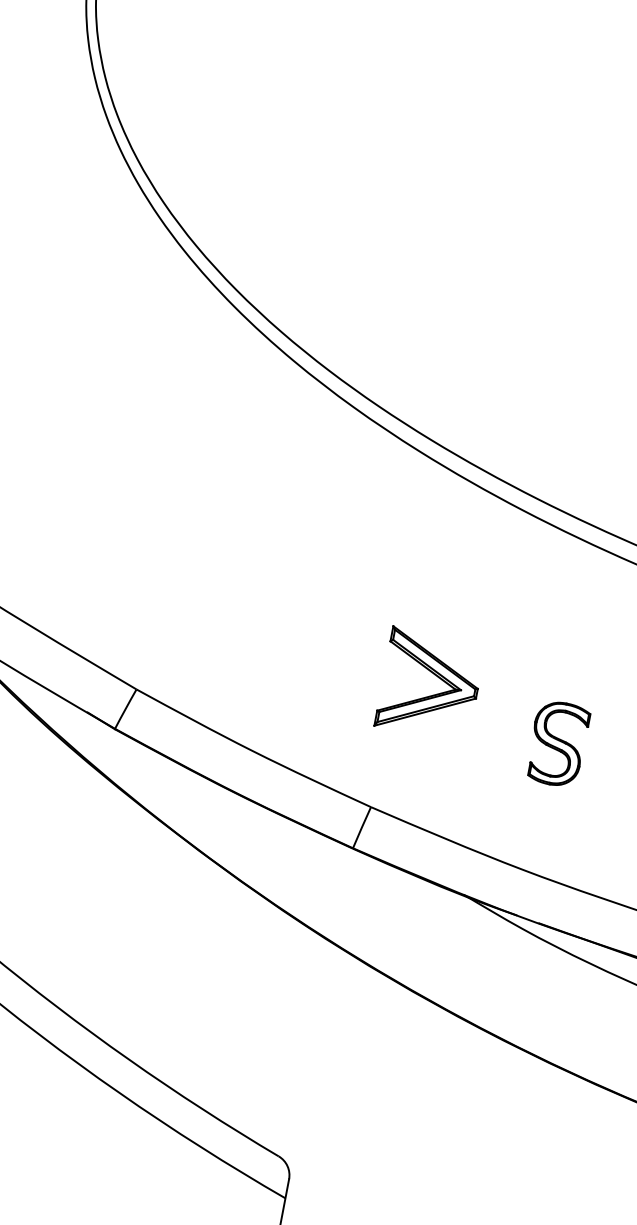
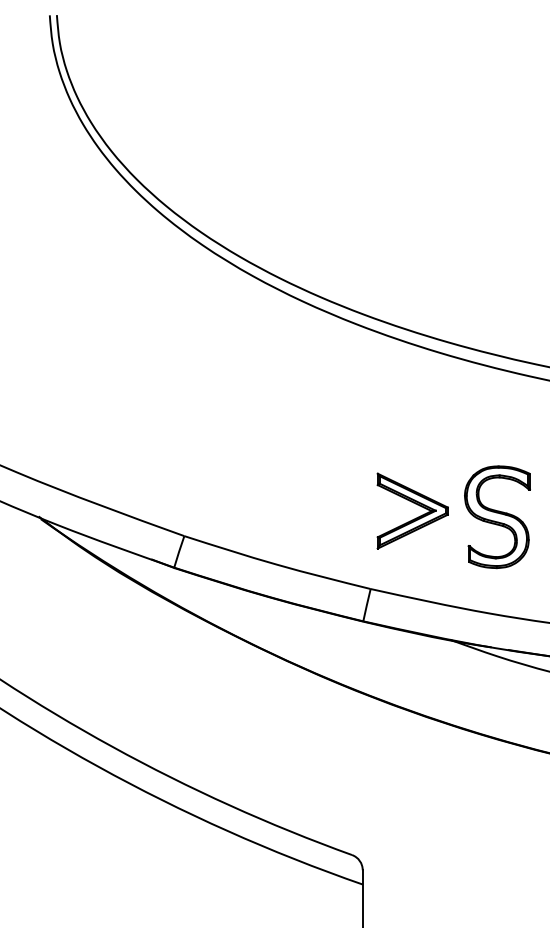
part: (435, 676) -> (415, 504), moved
part: (557, 744) -> (497, 517), size x1.67

